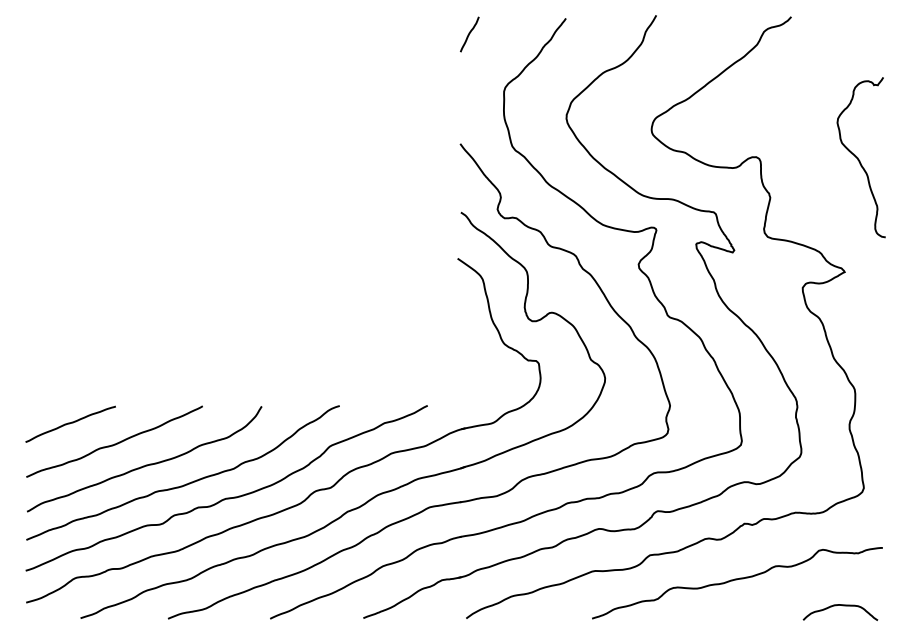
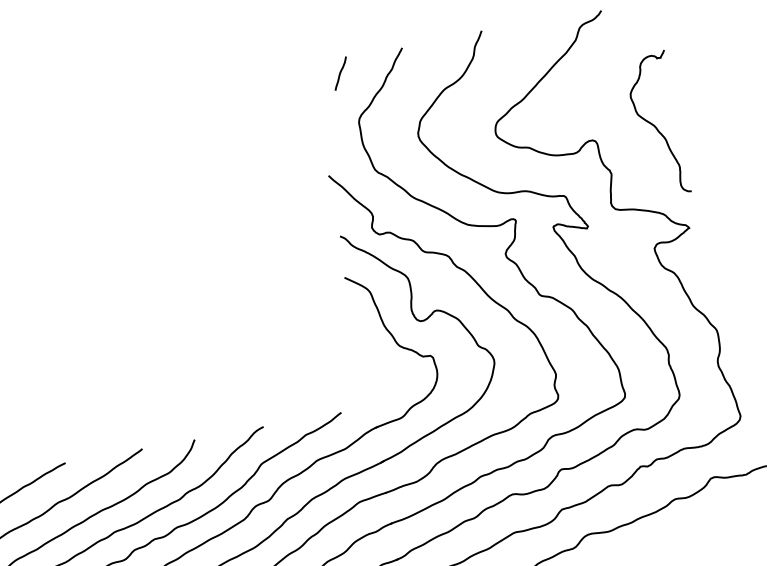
curve: (469, 34) -> (340, 73), moved
curve: (858, 157) -> (654, 124), moved
curve: (842, 606) -> (740, 524), removed

